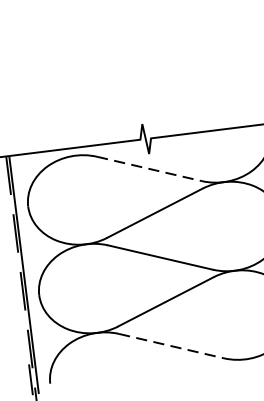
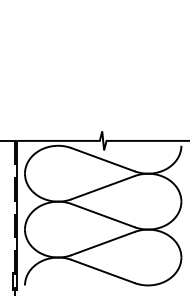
line: (149, 168) -> (103, 159), dashed -> solid
line: (172, 346) -> (103, 271), dashed -> solid

